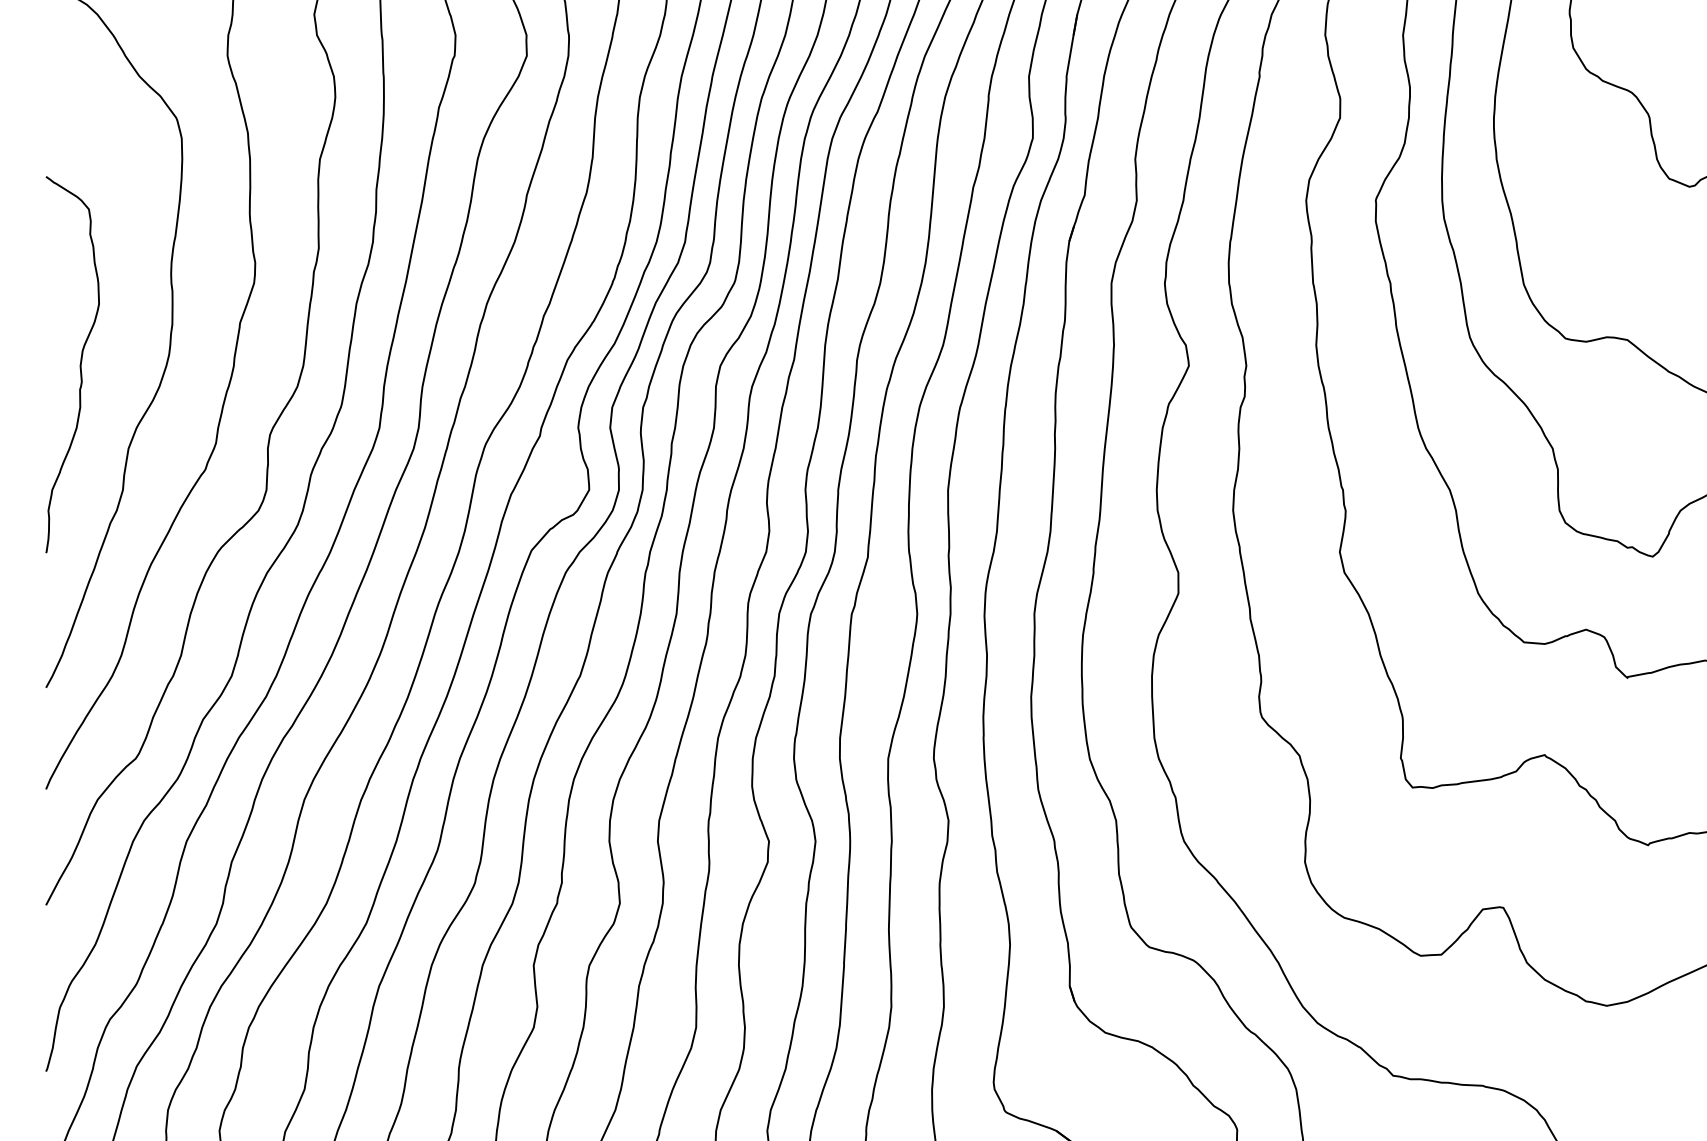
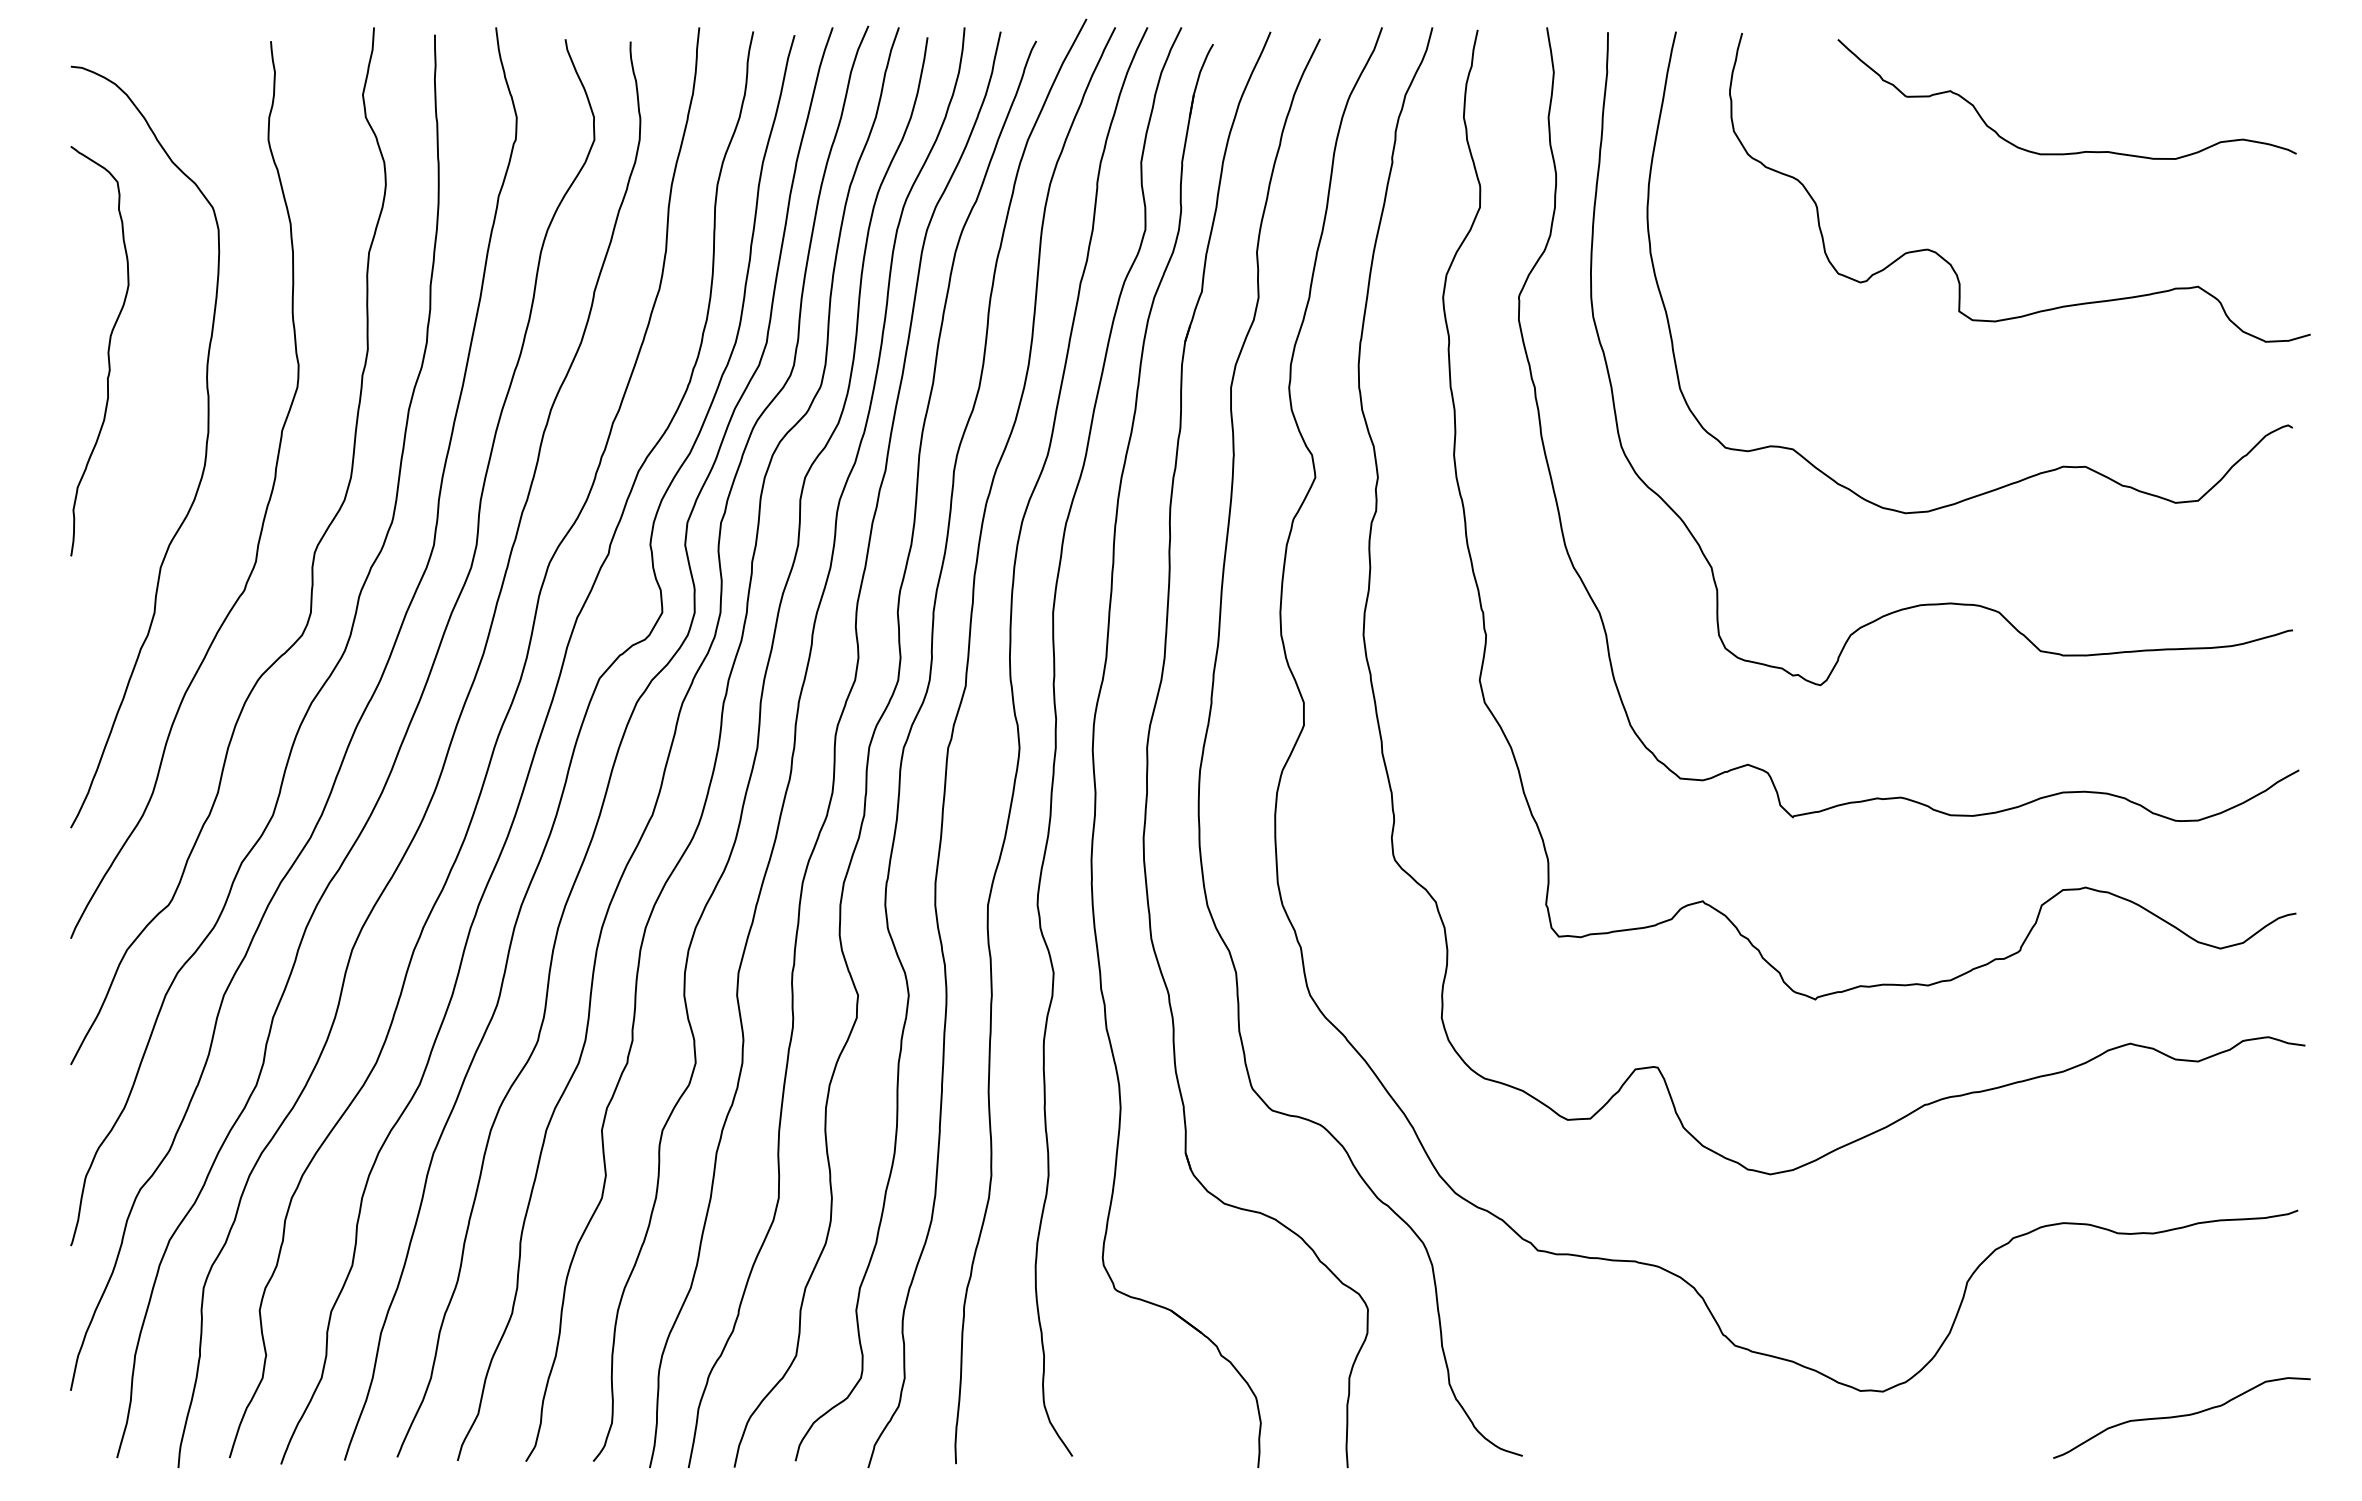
curve: (79, 364) -> (107, 351), moved

